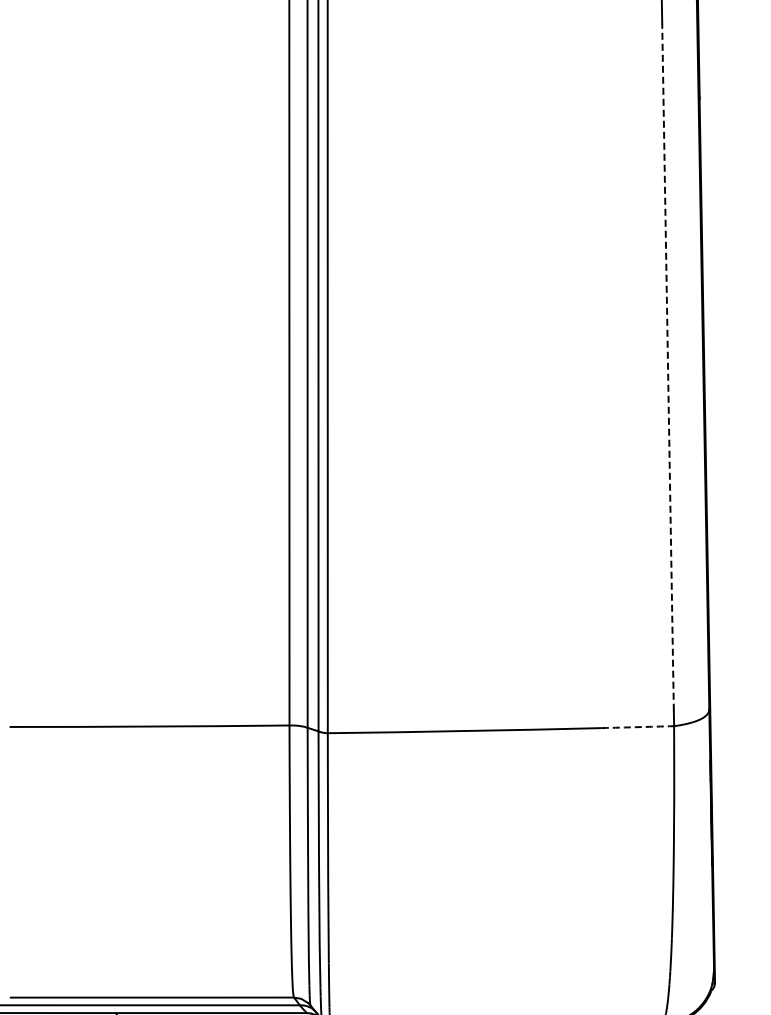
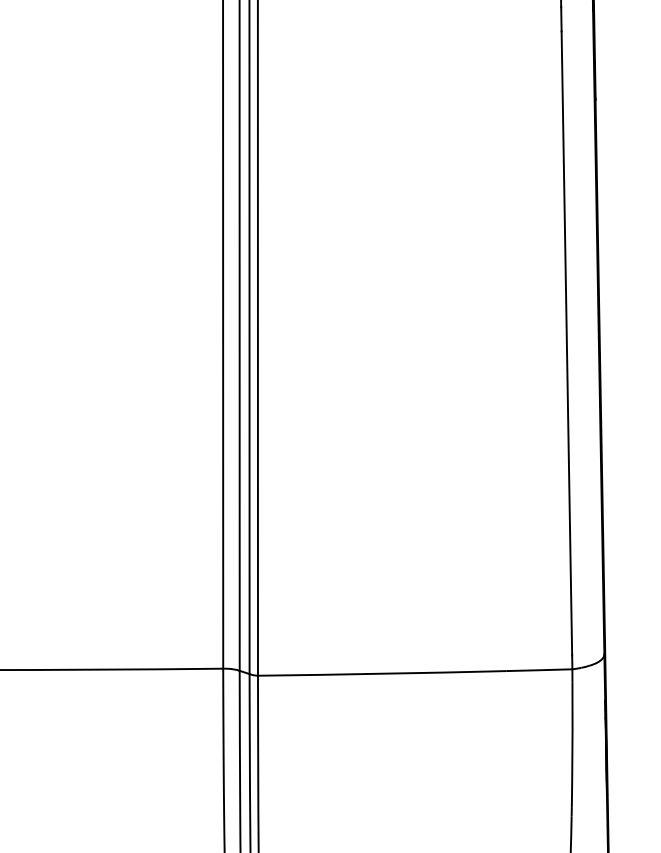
line: (668, 367) -> (567, 343), dashed -> solid
arc: (637, 727) -> (539, 670), dashed -> solid

